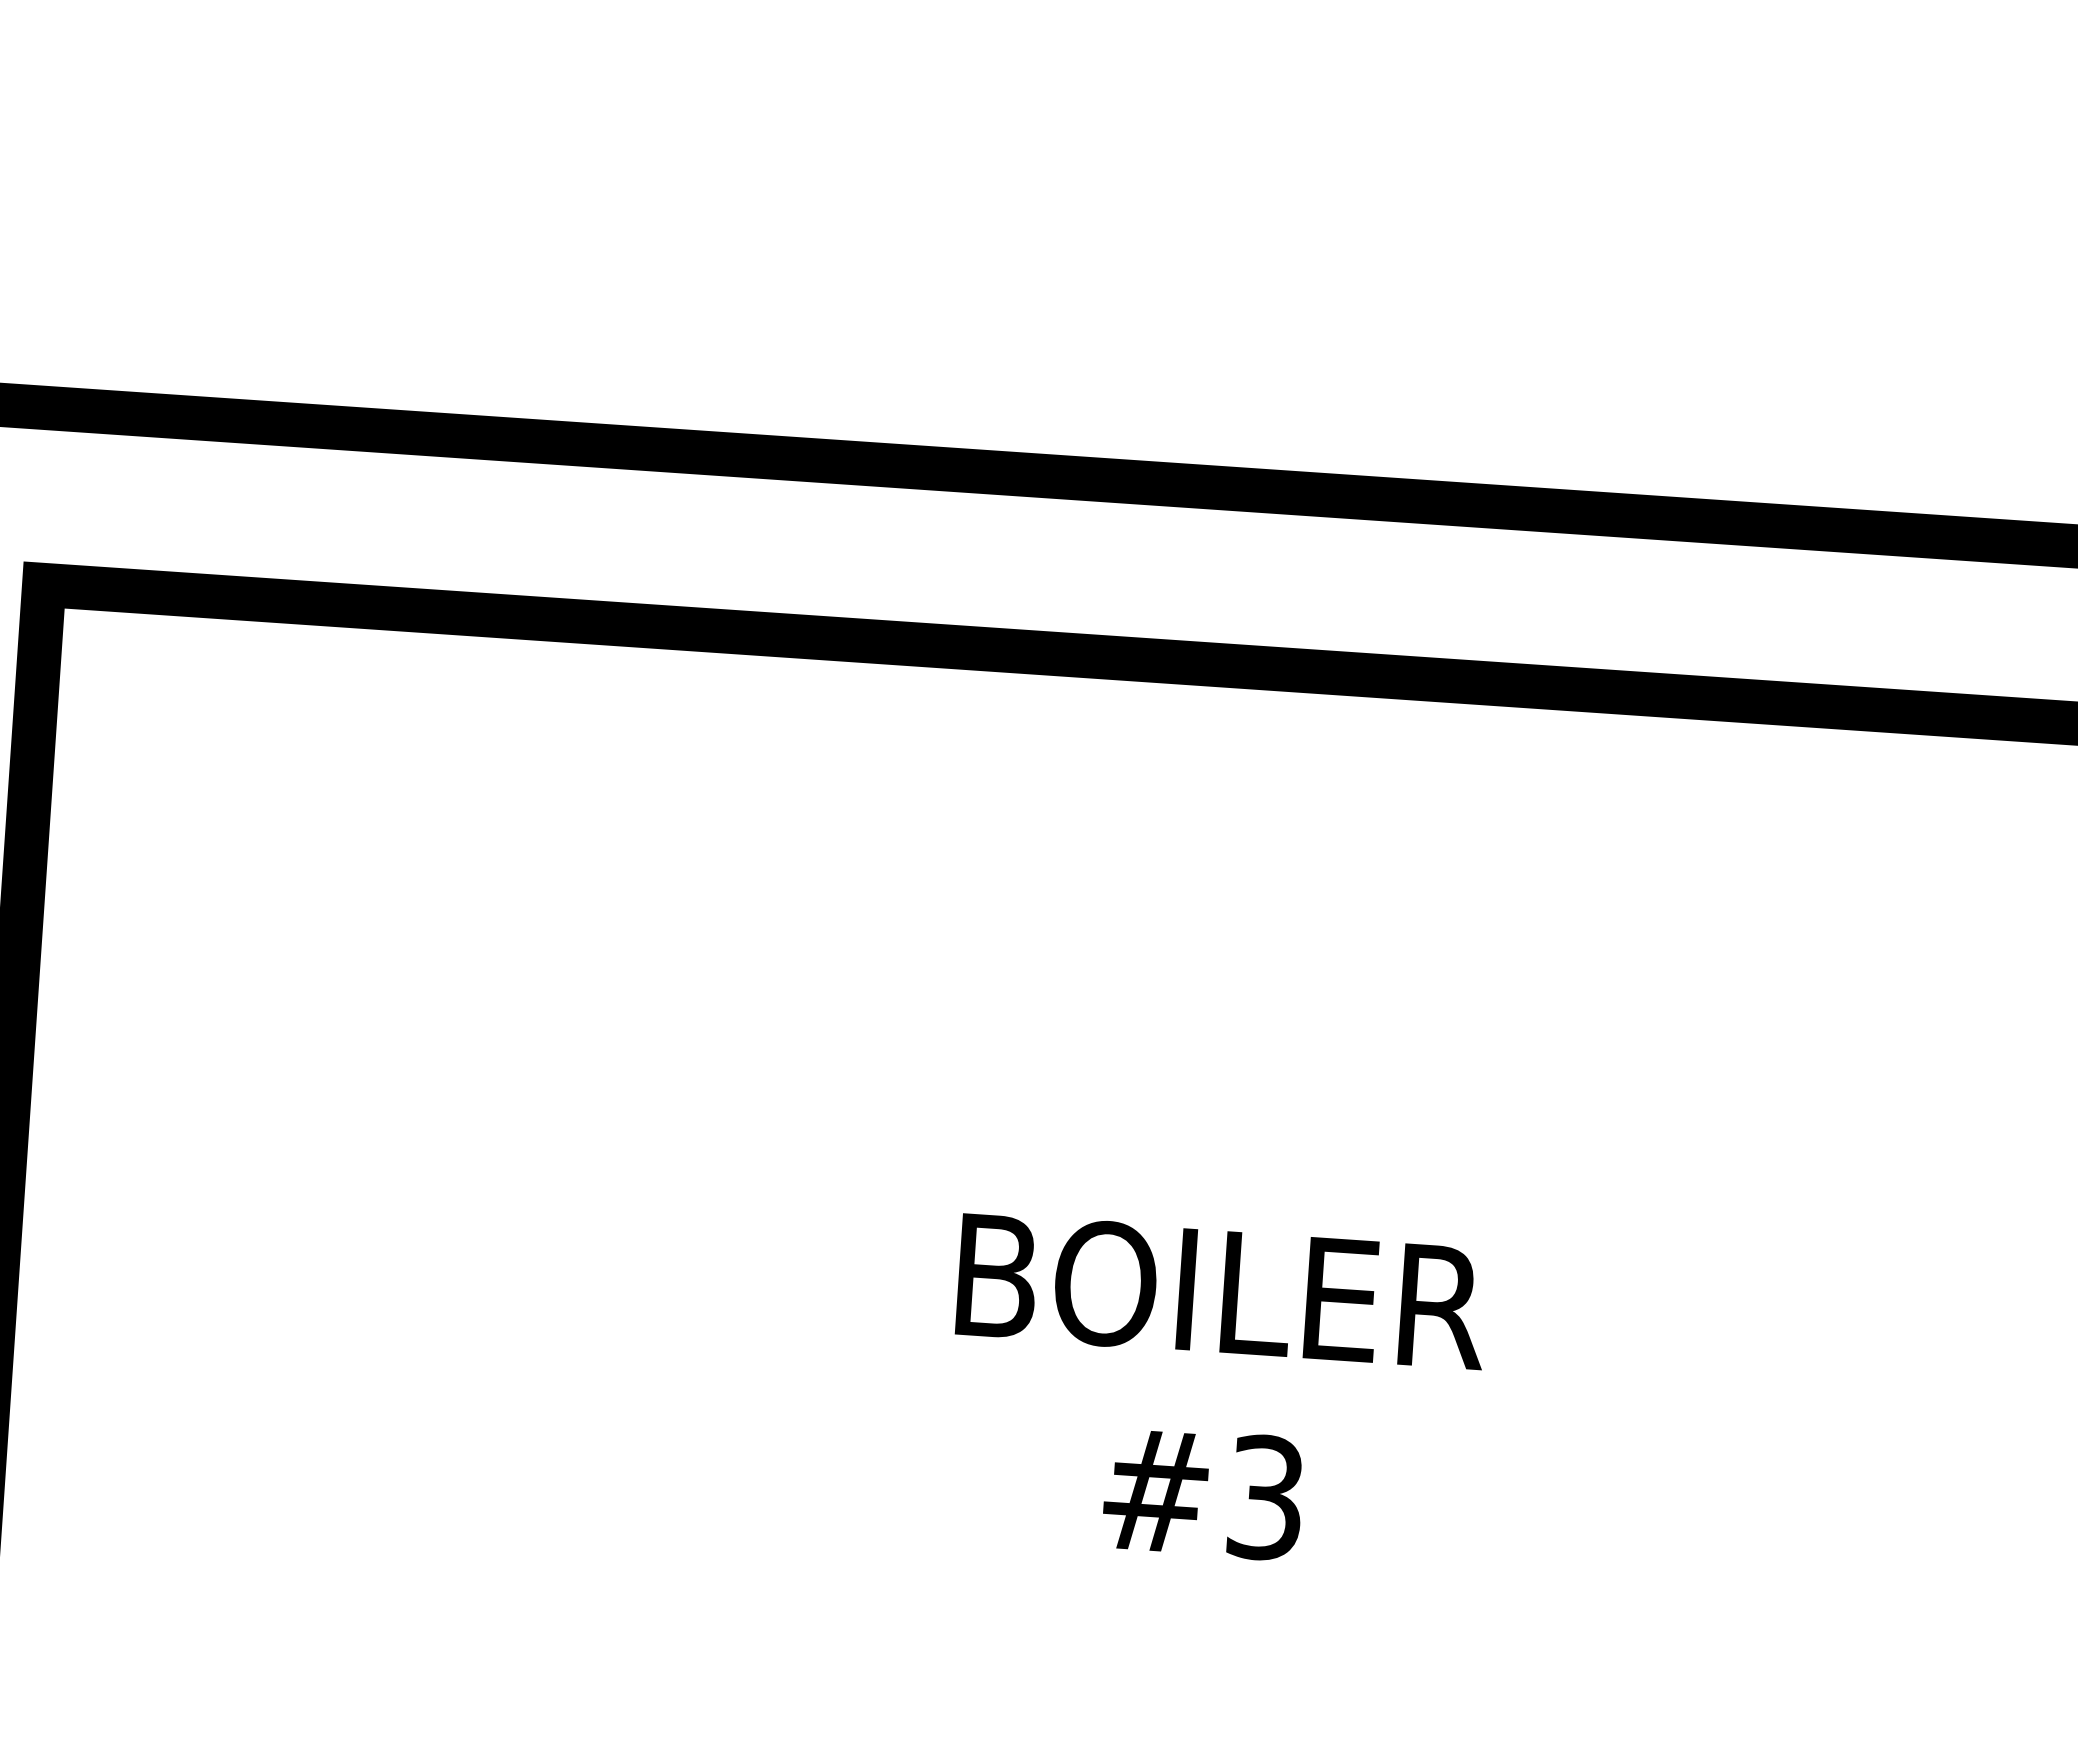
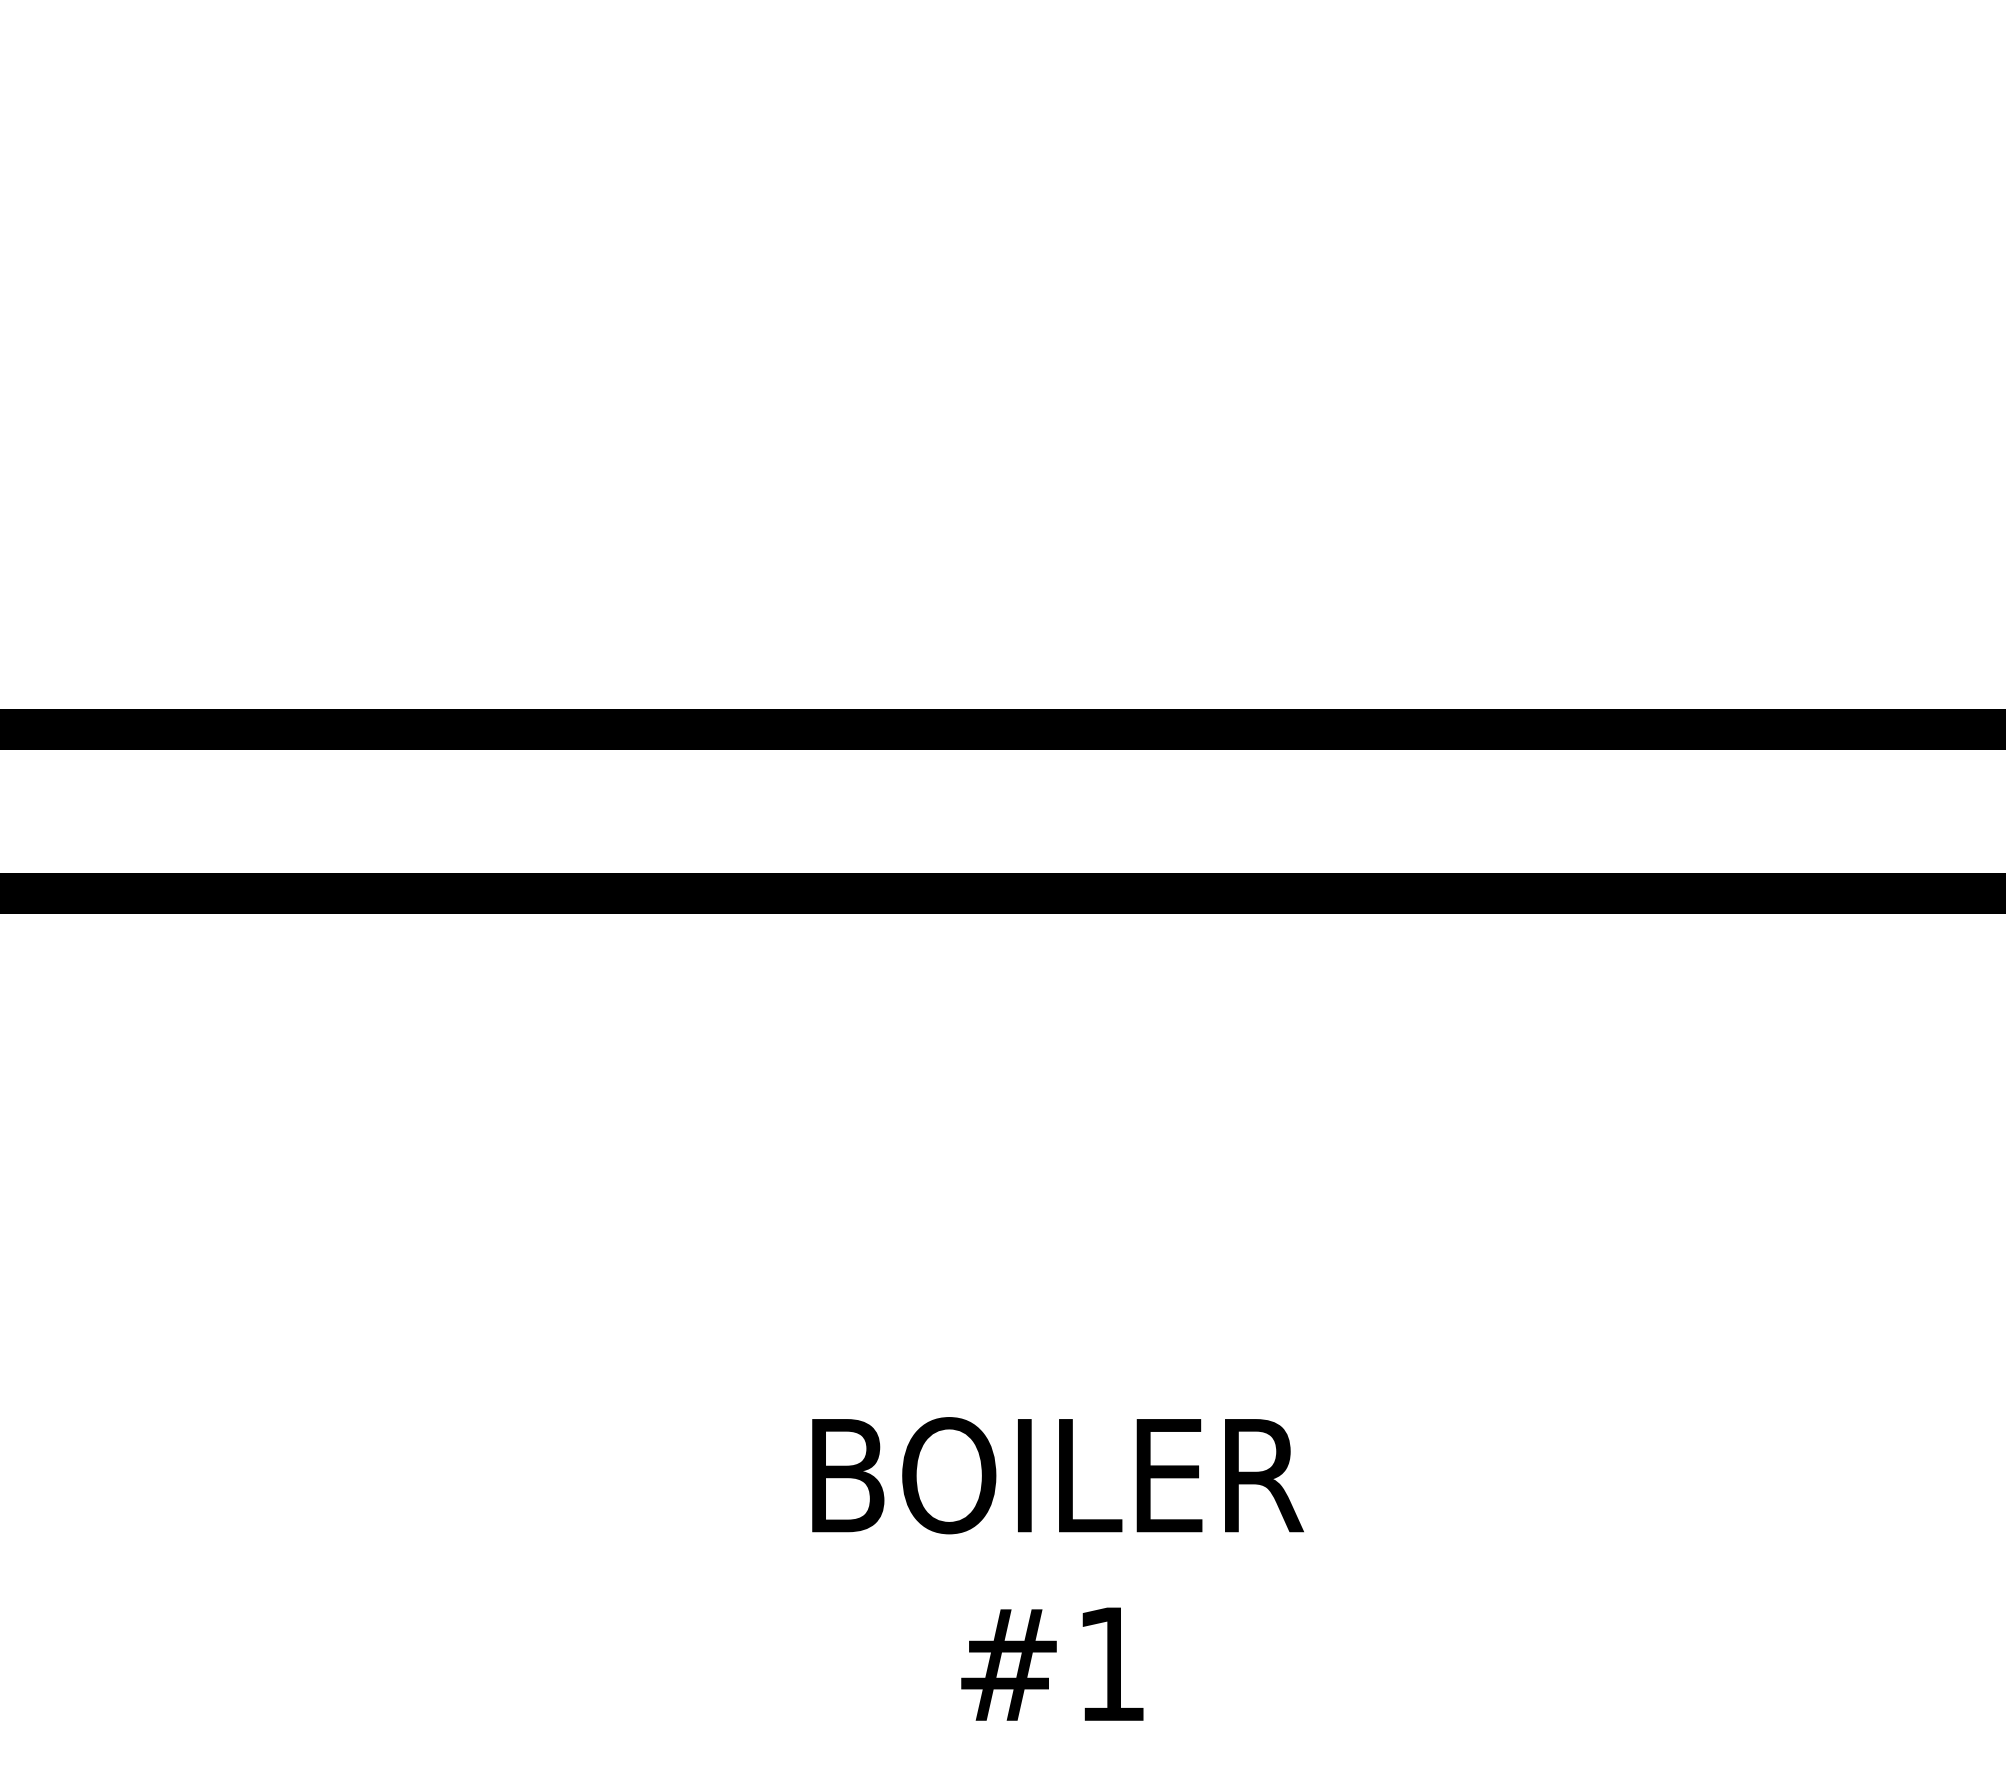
text: (1265, 1497) -> (1111, 1663), #3 -> #1

